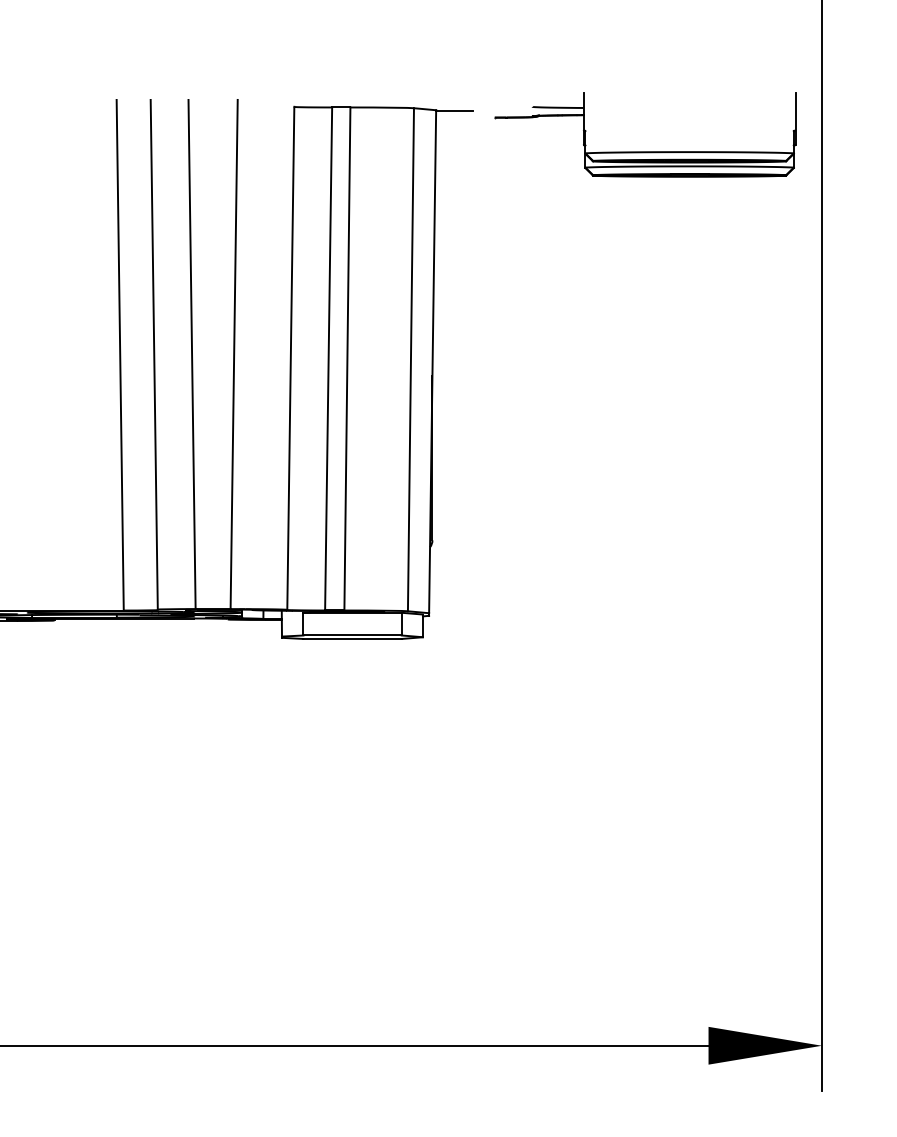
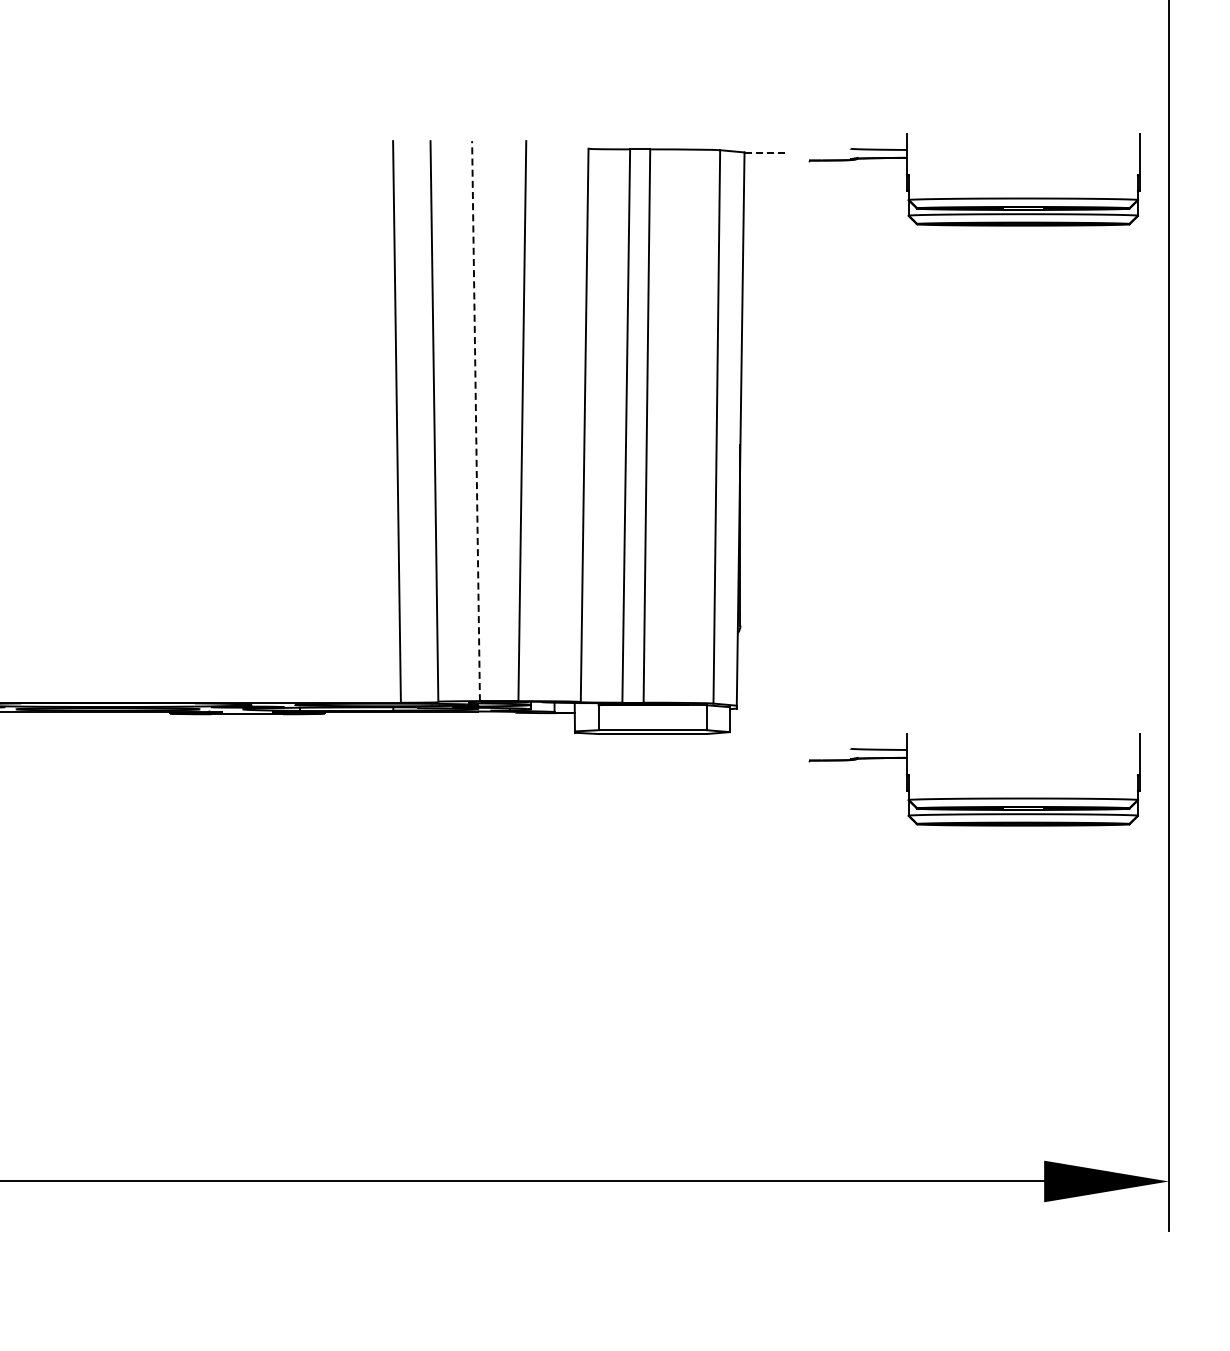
line: (455, 110) -> (765, 152), solid -> dashed
line: (192, 353) -> (476, 420), solid -> dashed
part: (645, 696) -> (974, 797), added

